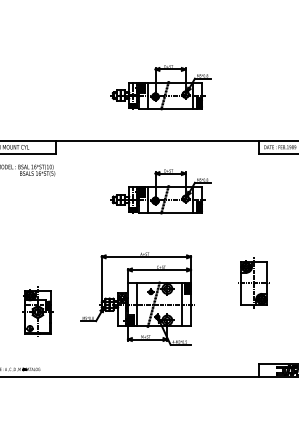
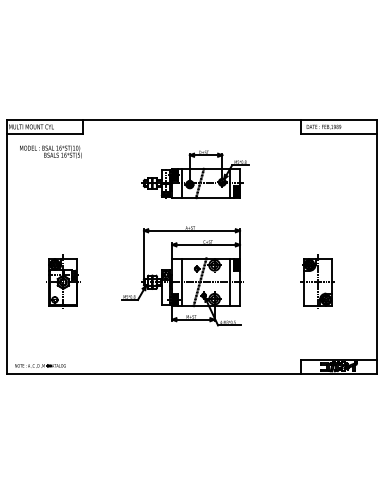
part: (160, 87) -> (195, 62), removed
part: (253, 282) -> (317, 281), moved
part: (137, 299) -> (182, 276), moved
part: (38, 311) -> (63, 281), moved

